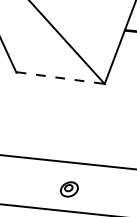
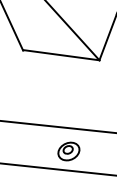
line: (61, 78) -> (62, 55), dashed -> solid
part: (69, 189) -> (69, 151), size x1.43

